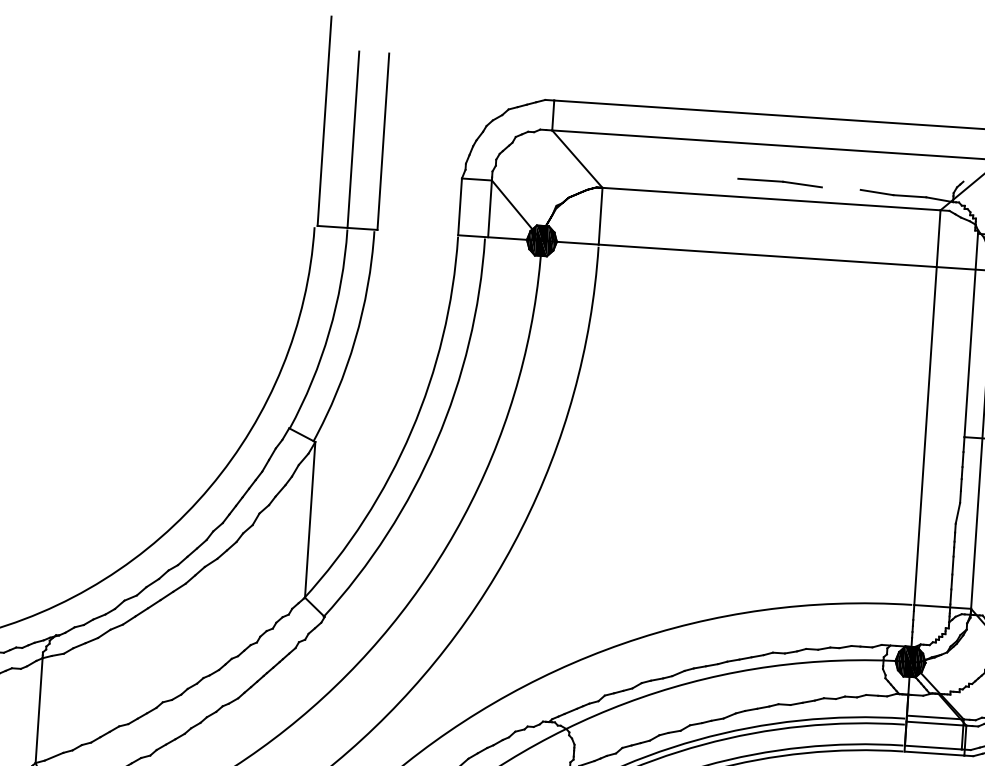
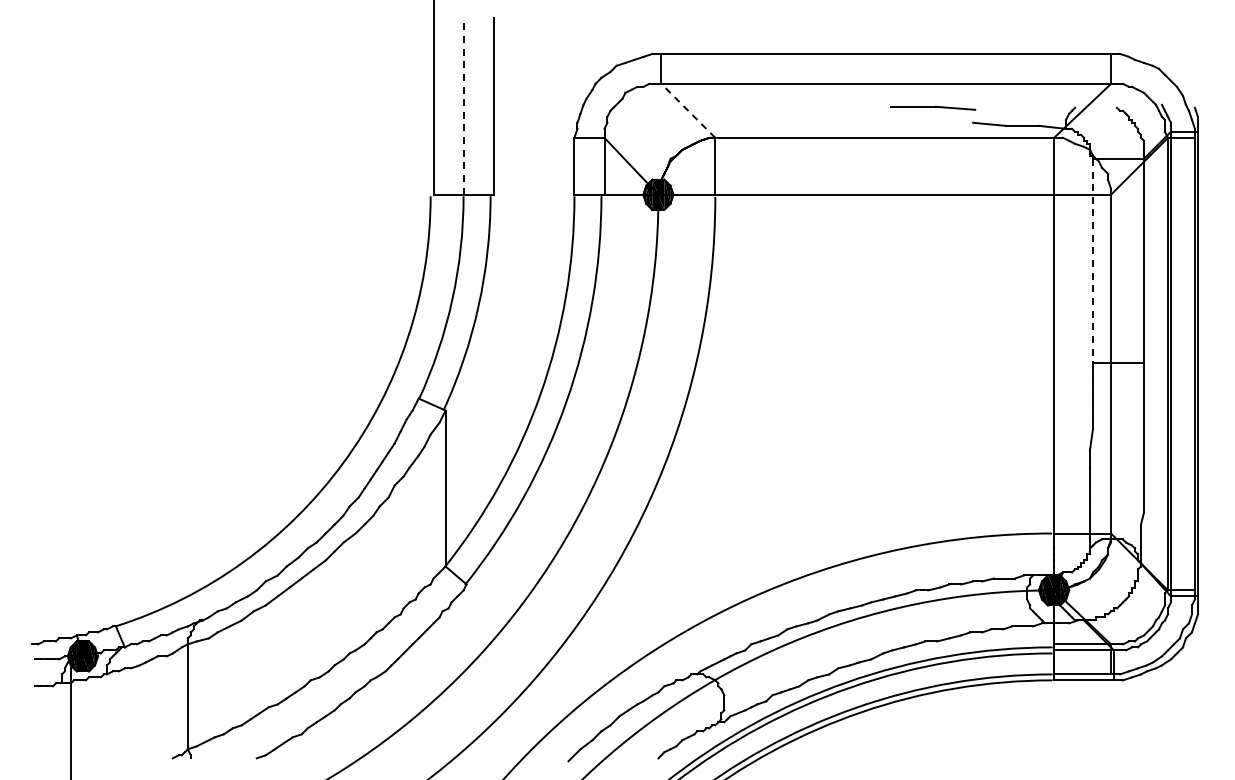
line: (353, 138) -> (463, 105), solid -> dashed
line: (577, 158) -> (688, 110), solid -> dashed
part: (780, 182) -> (933, 107), moved
line: (971, 335) -> (1093, 260), solid -> dashed

